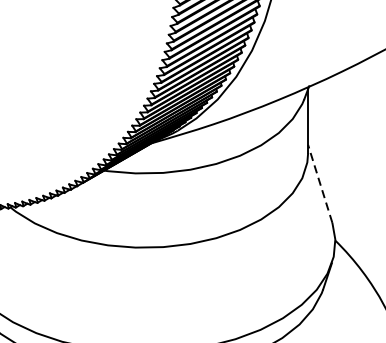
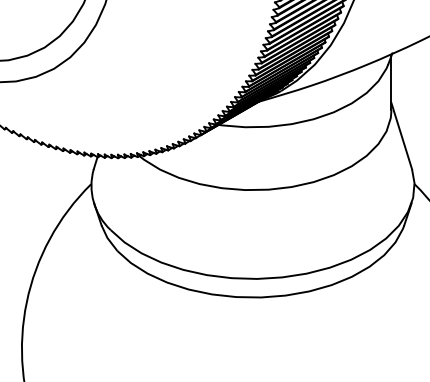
line: (319, 184) -> (401, 136), dashed -> solid

